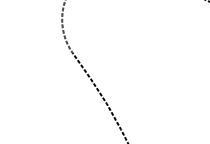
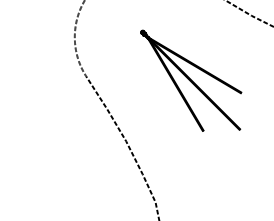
part: (157, 52) -> (191, 80), added

